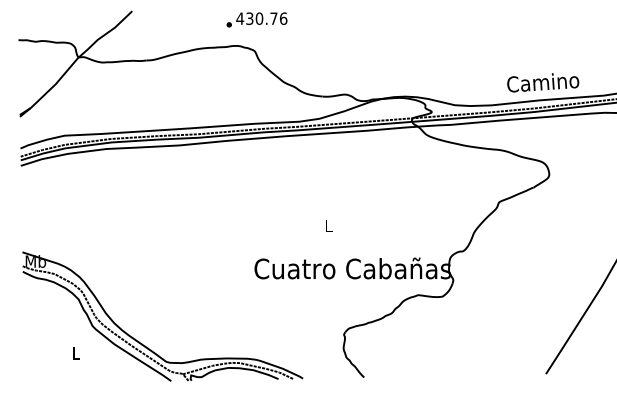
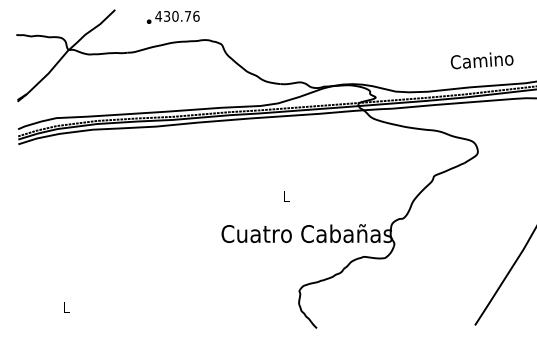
text: (256, 19) -> (172, 17), moved
text: (543, 82) -> (482, 60), moved
part: (142, 343) -> (124, 298), removed

